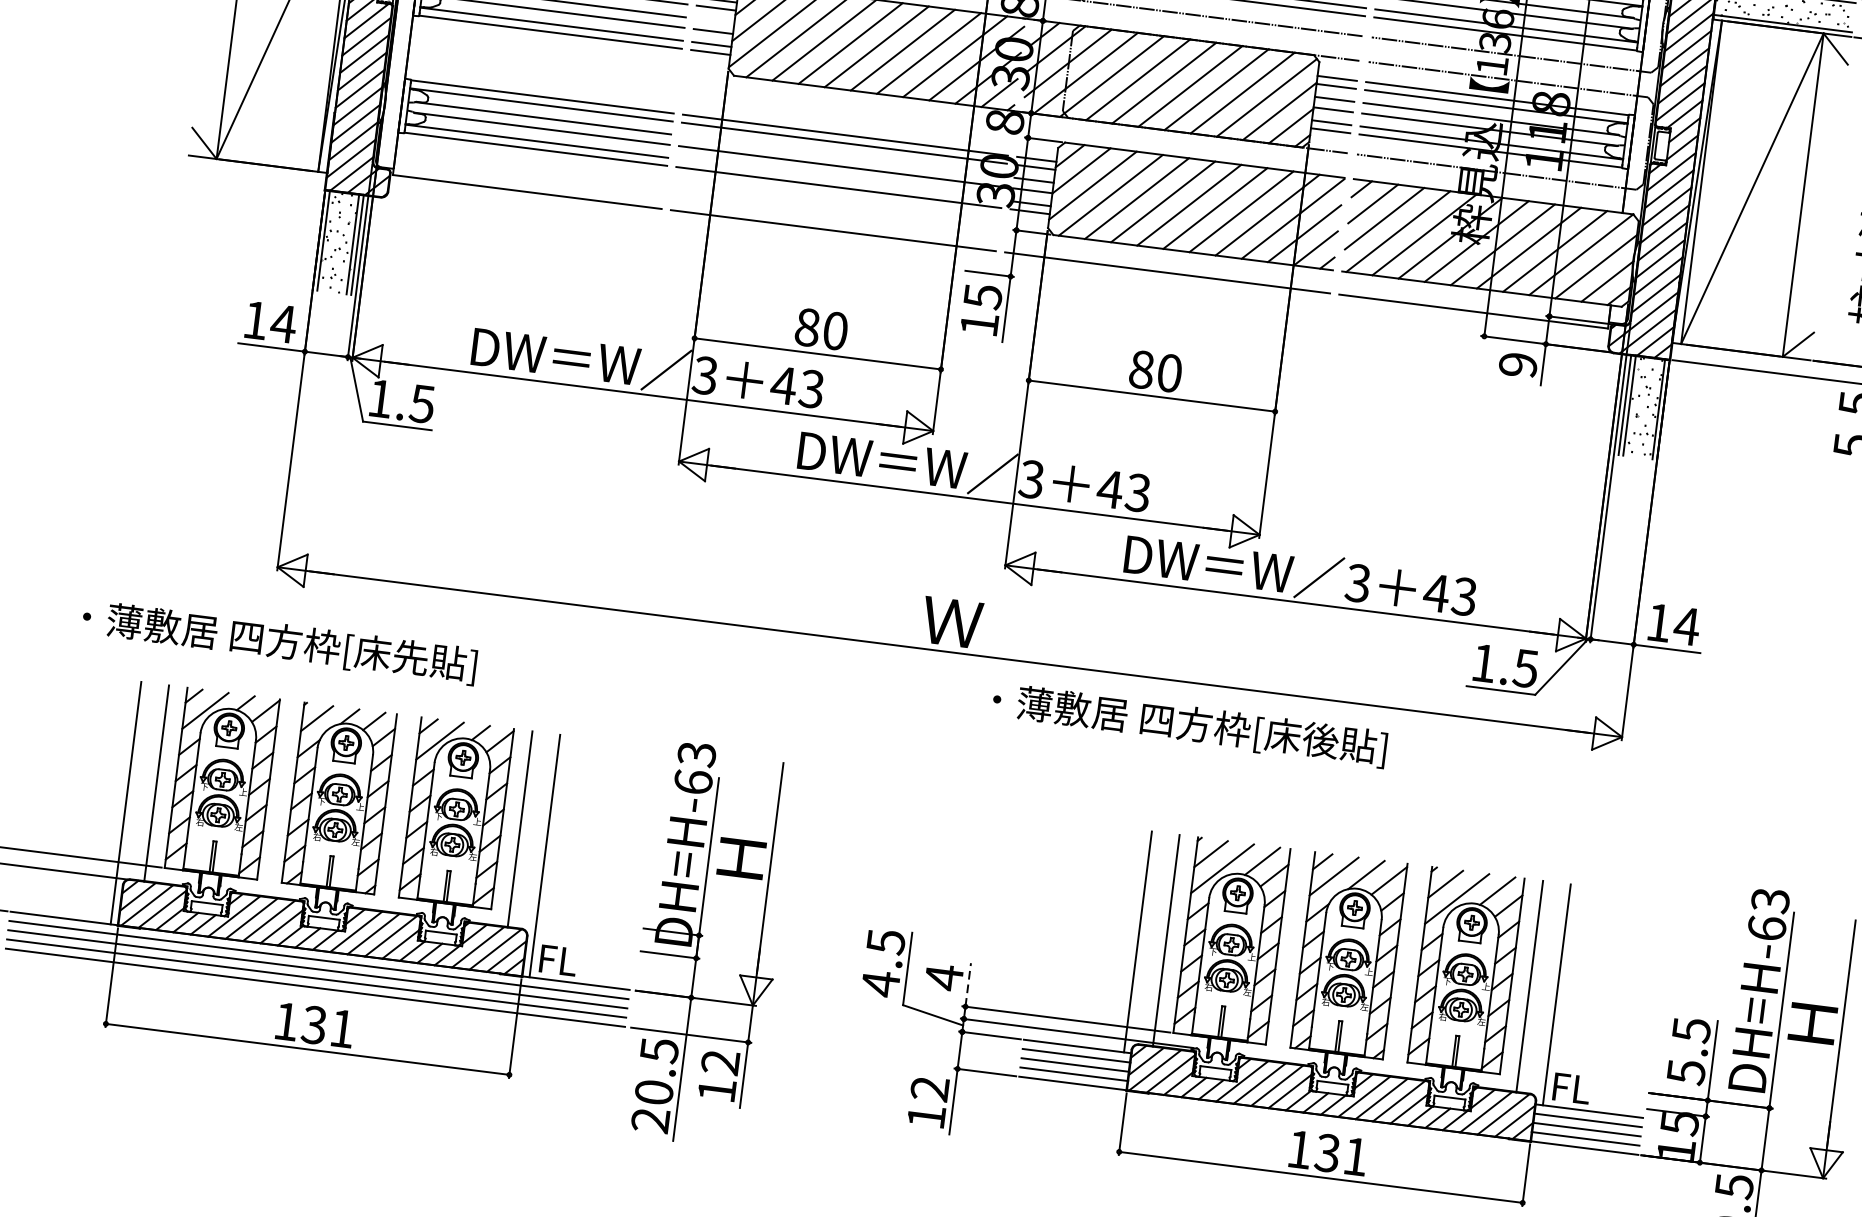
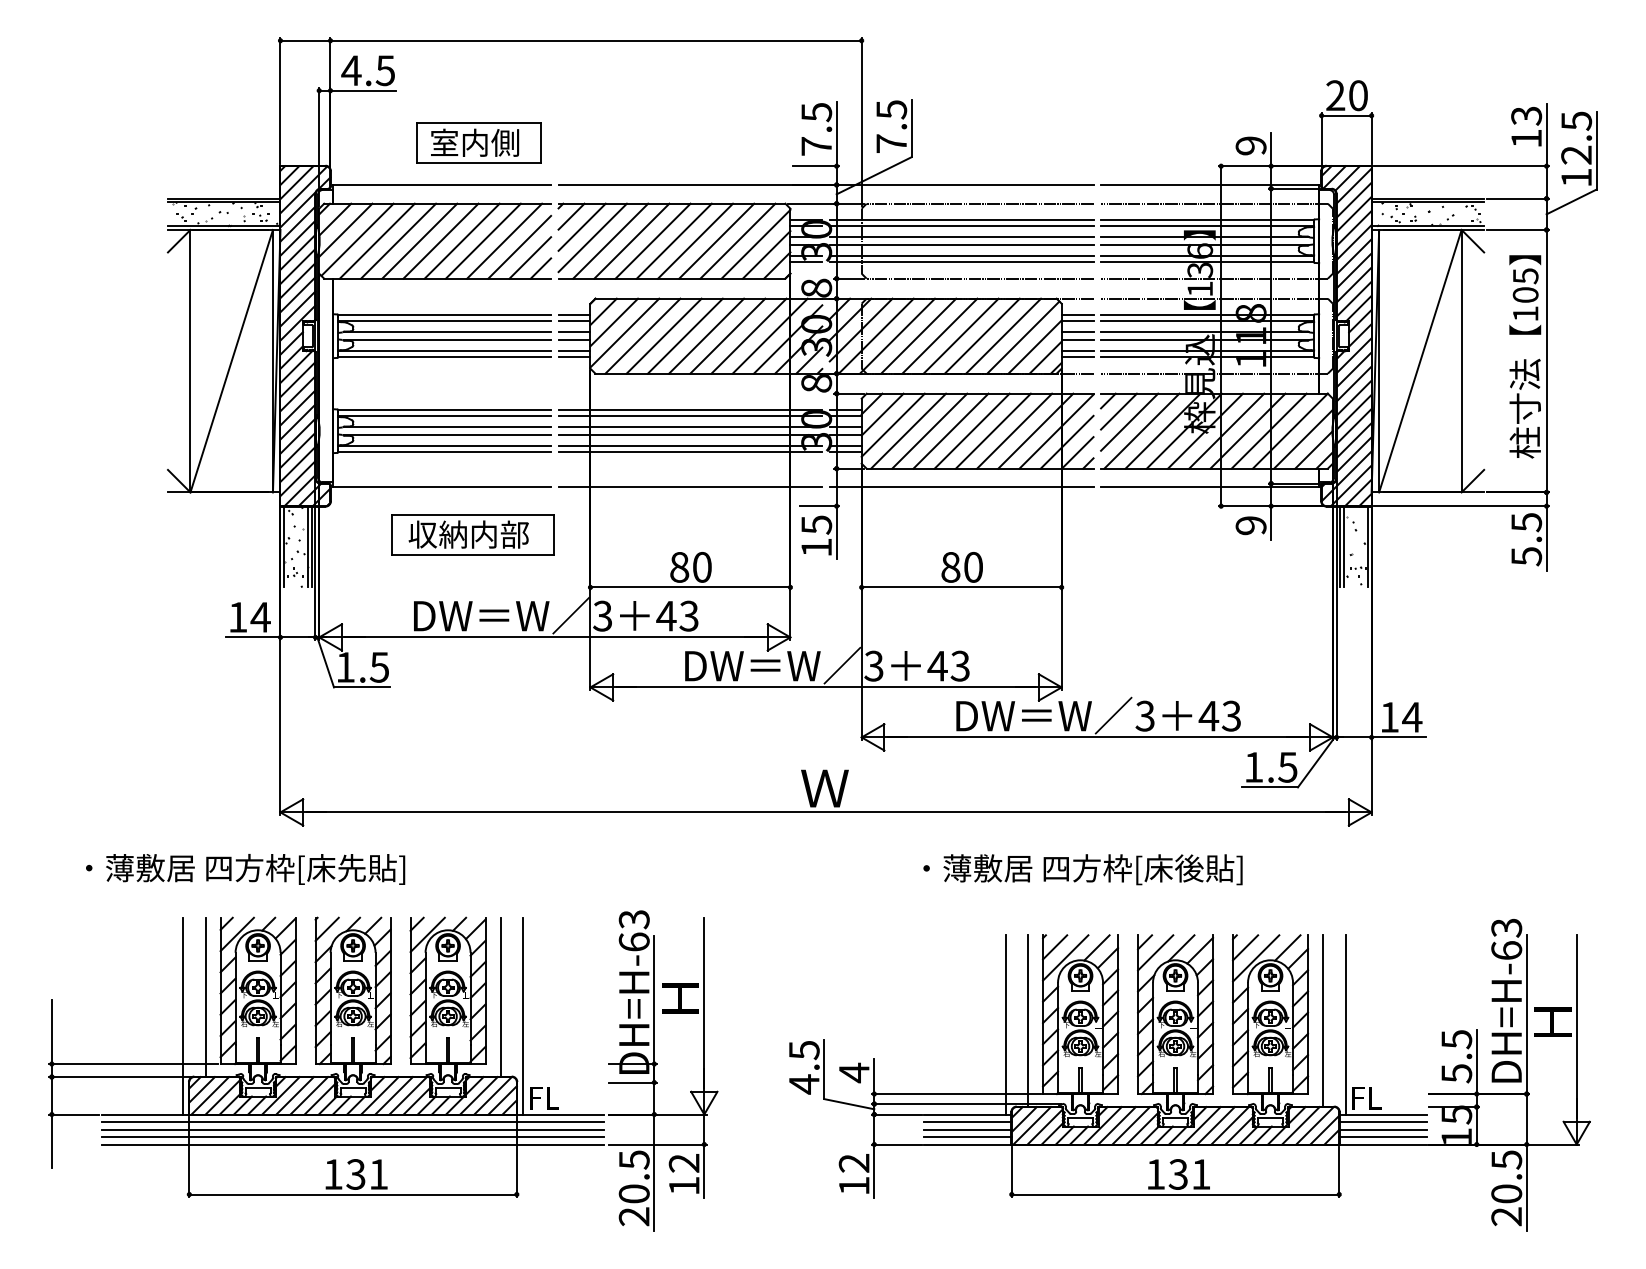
line: (714, 20) -> (574, 331), added
line: (842, 155) -> (690, 426), added
line: (839, 179) -> (690, 445), added
part: (557, 254) -> (472, 534), added
text: (279, 642) -> (245, 869), moved
text: (1189, 725) -> (1082, 869), moved
line: (968, 985) -> (874, 1076), dashed -> solid

